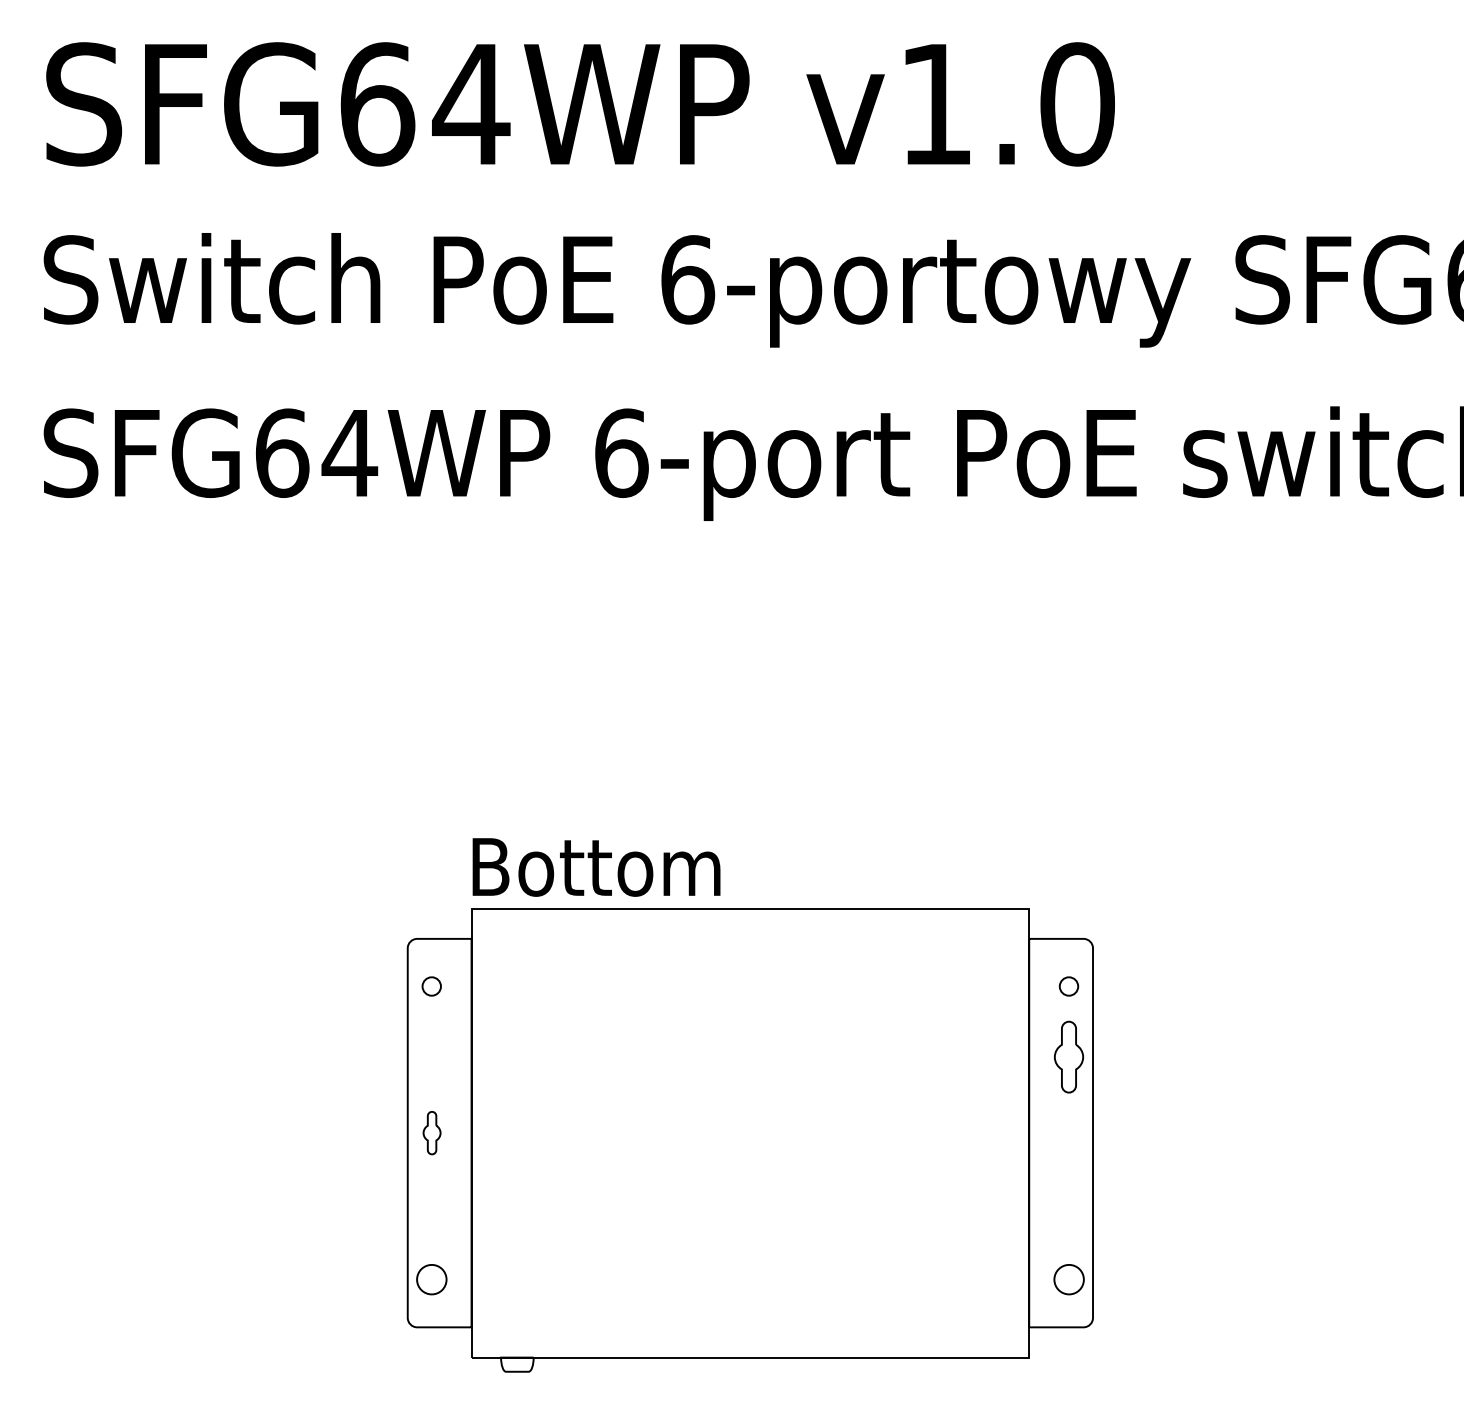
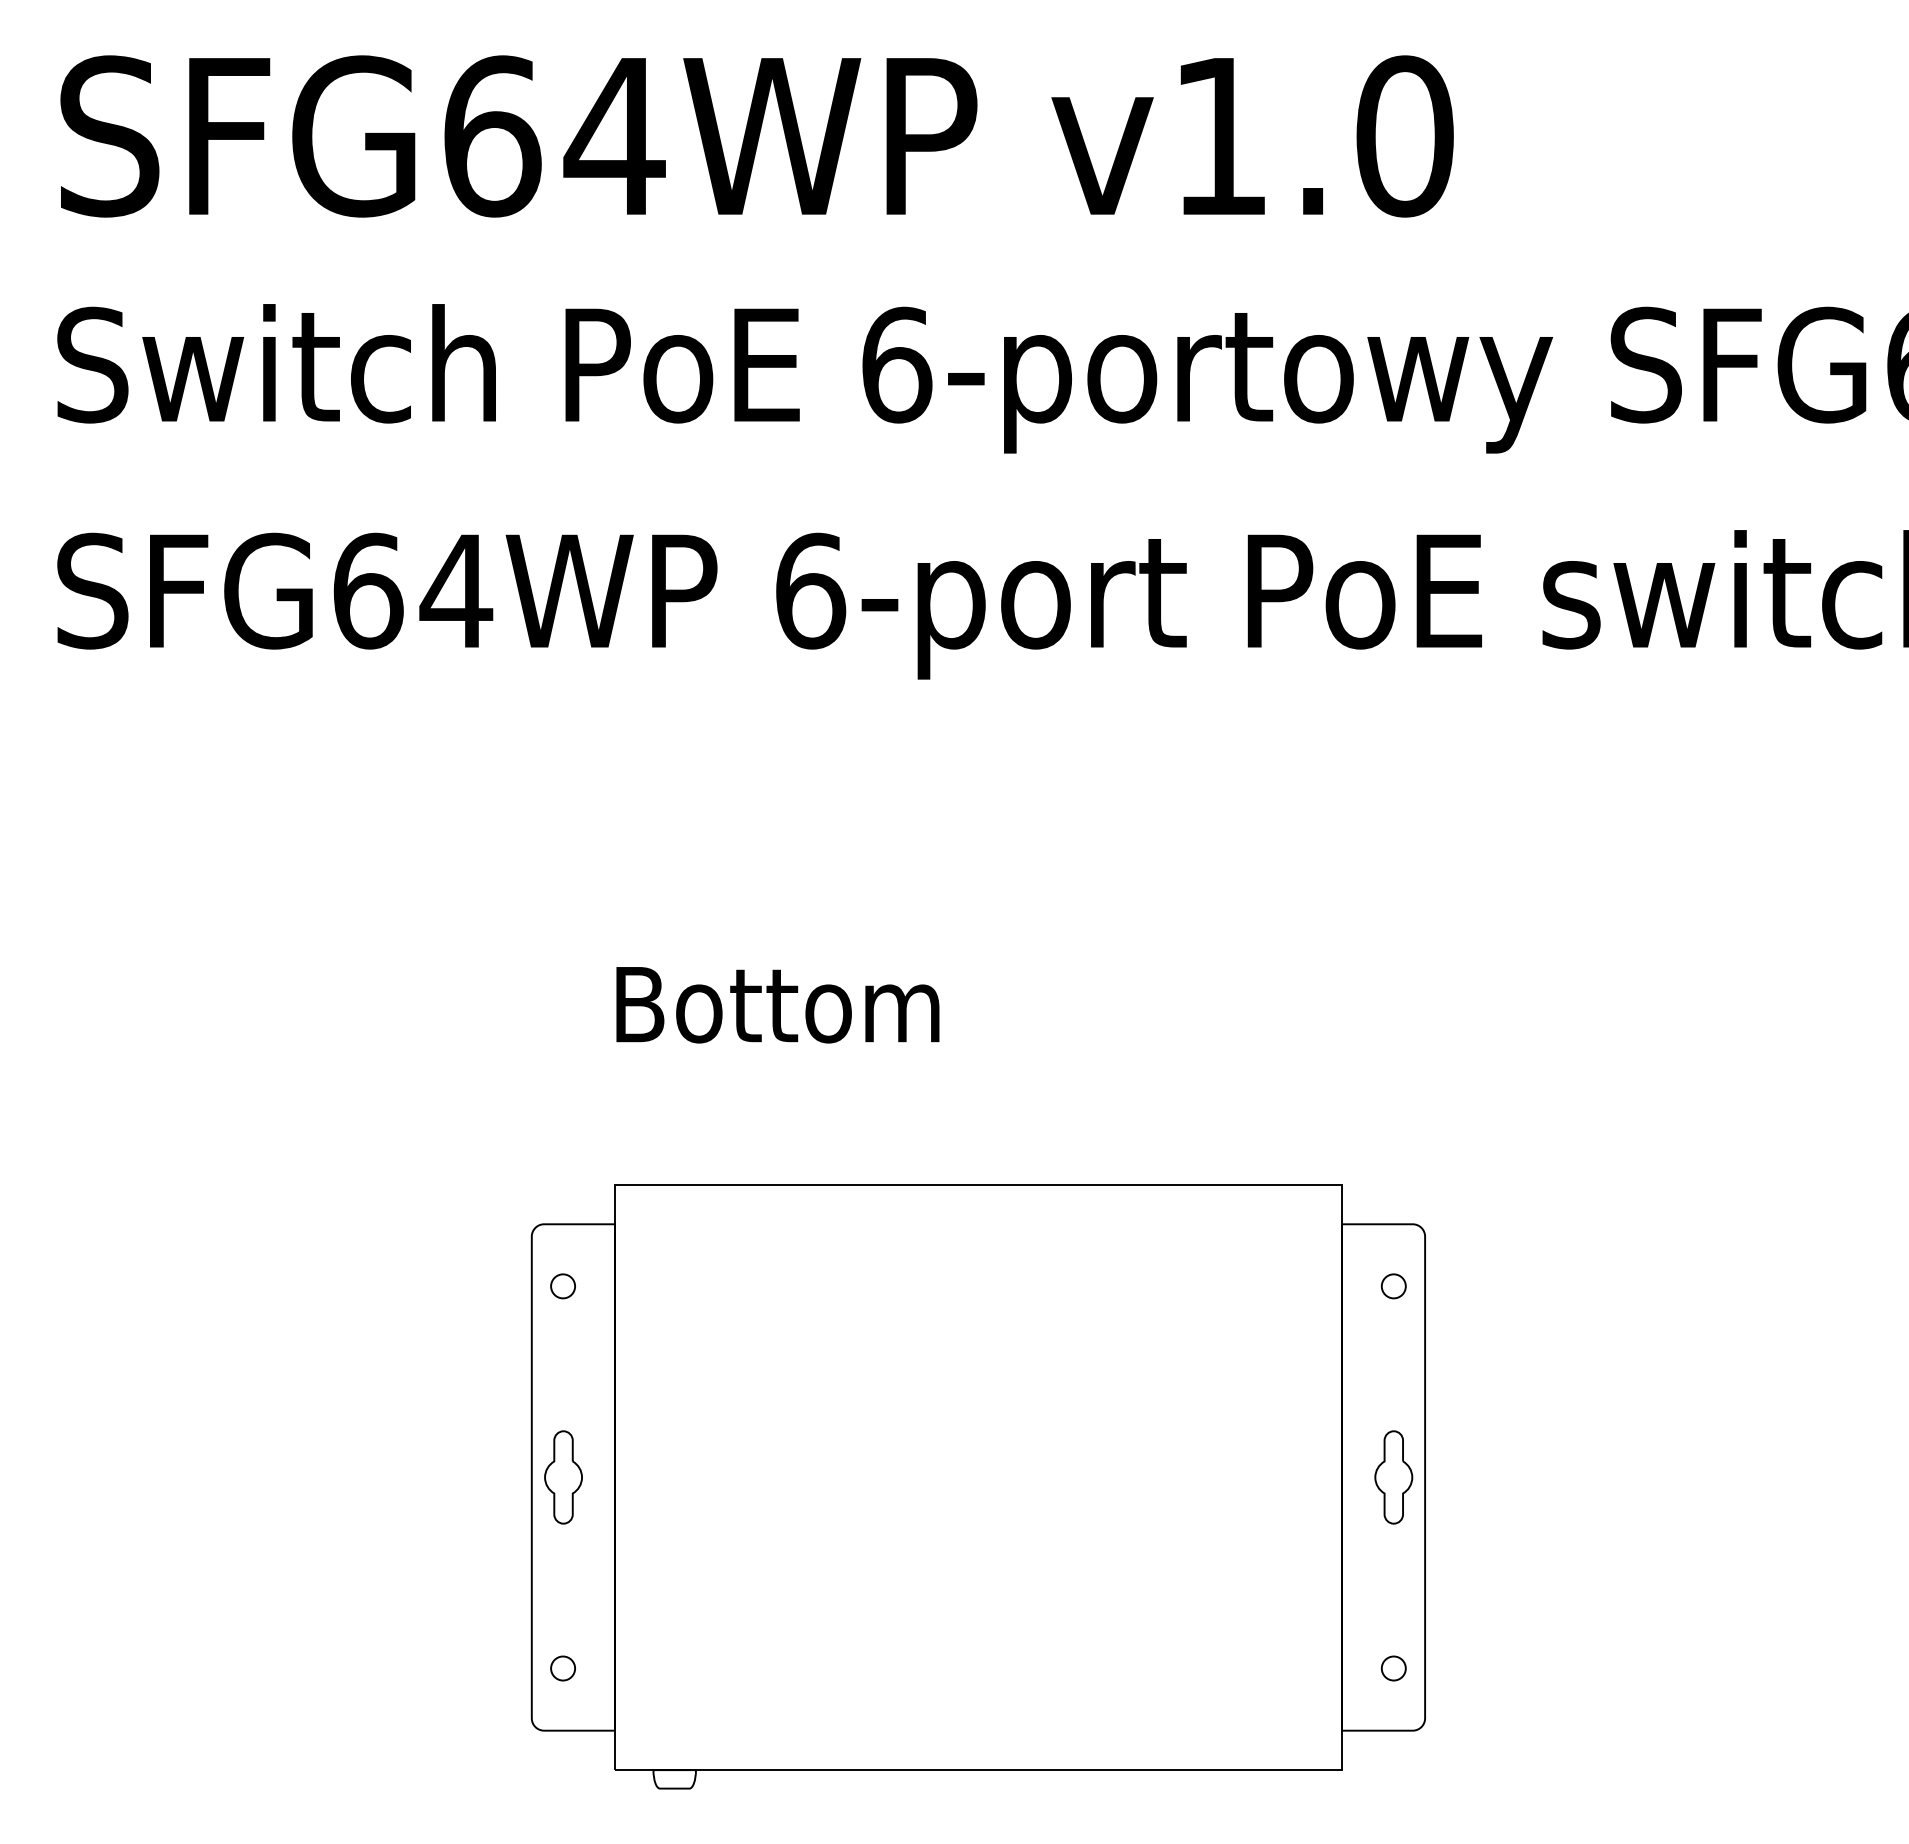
text: (596, 867) -> (777, 1005), moved
part: (1068, 1057) -> (1393, 1477), moved
part: (432, 1133) -> (563, 1477), size x1.67
part: (431, 1279) -> (562, 1668), size x0.62
part: (1068, 1279) -> (1393, 1668), size x0.62

